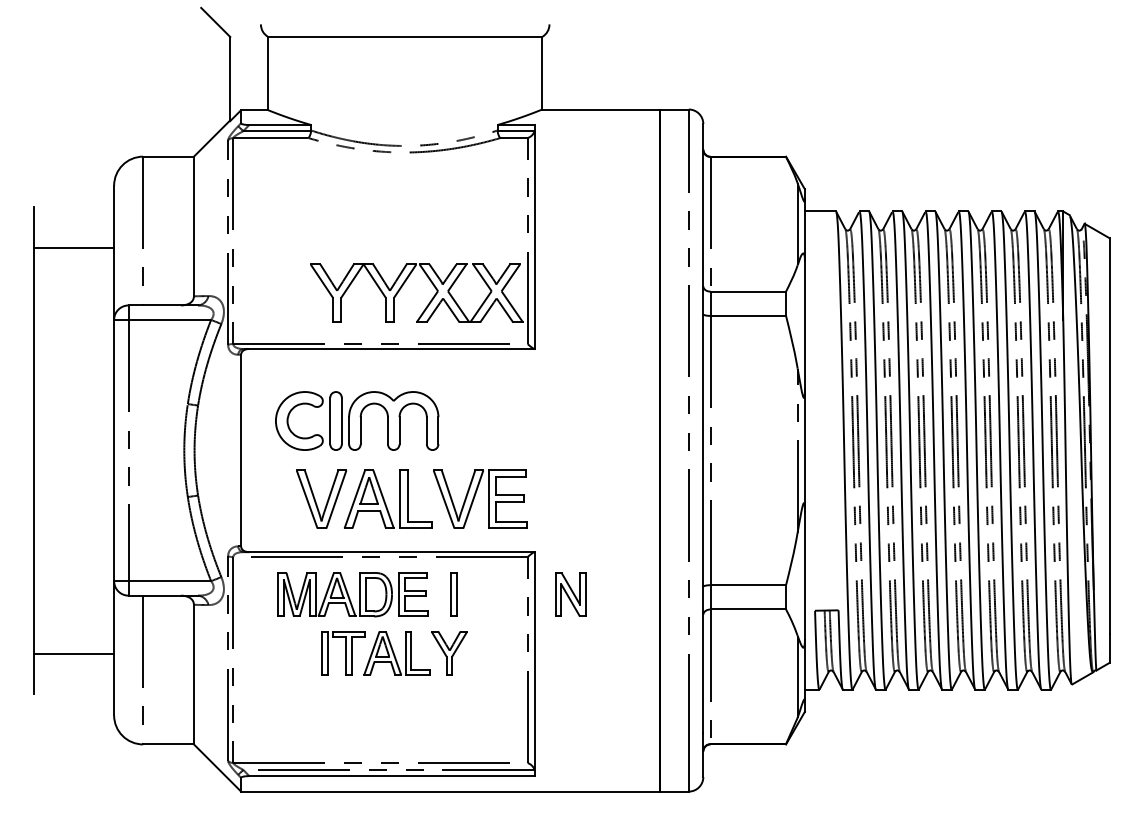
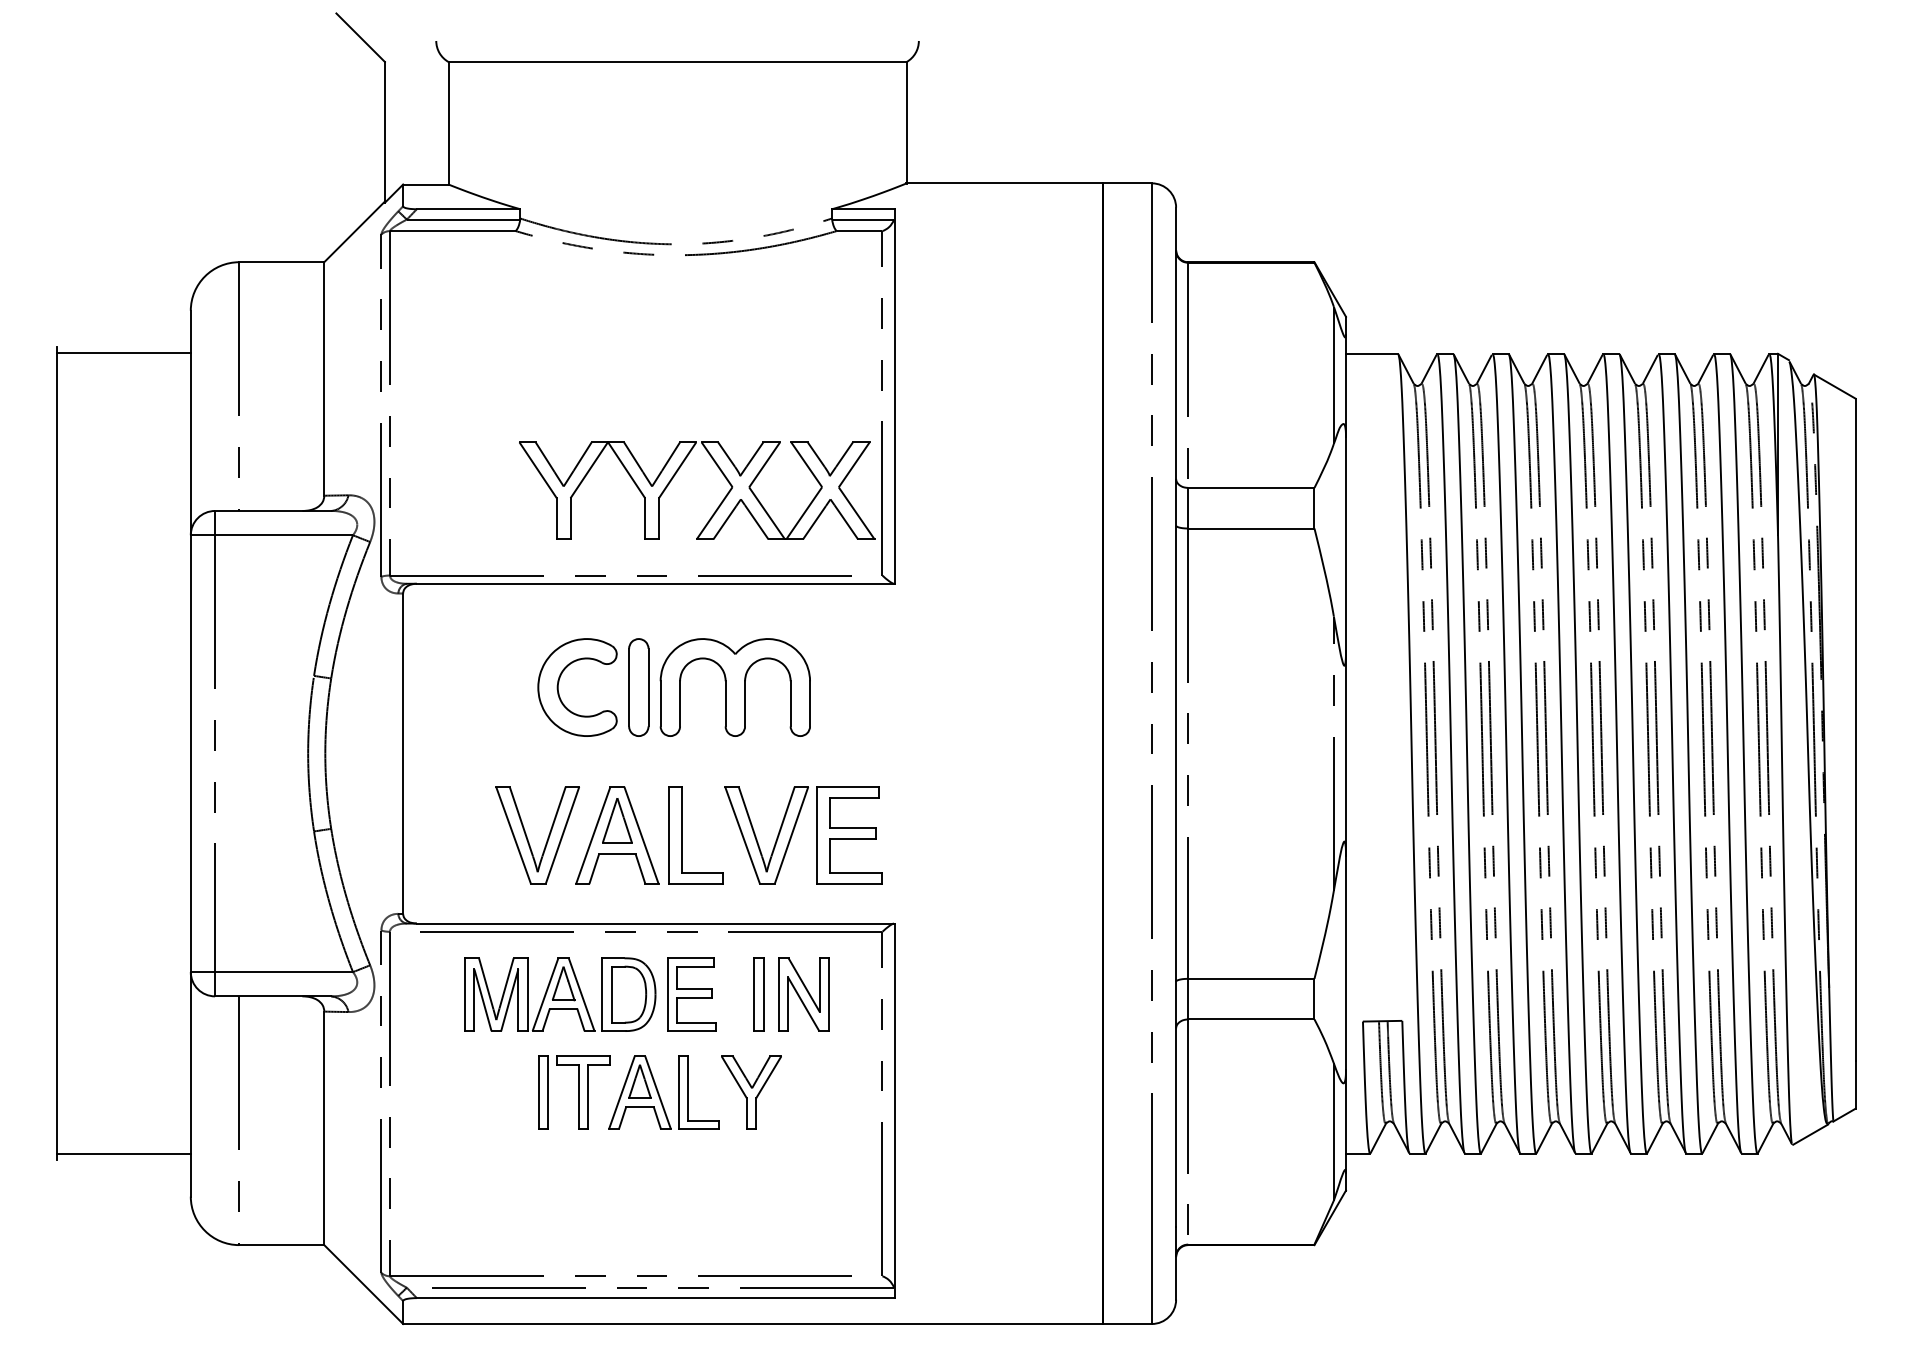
line: (74, 248) -> (124, 353), moved
part: (357, 420) -> (674, 686), moved
part: (570, 594) -> (803, 994), moved
line: (74, 654) -> (124, 1154), moved

